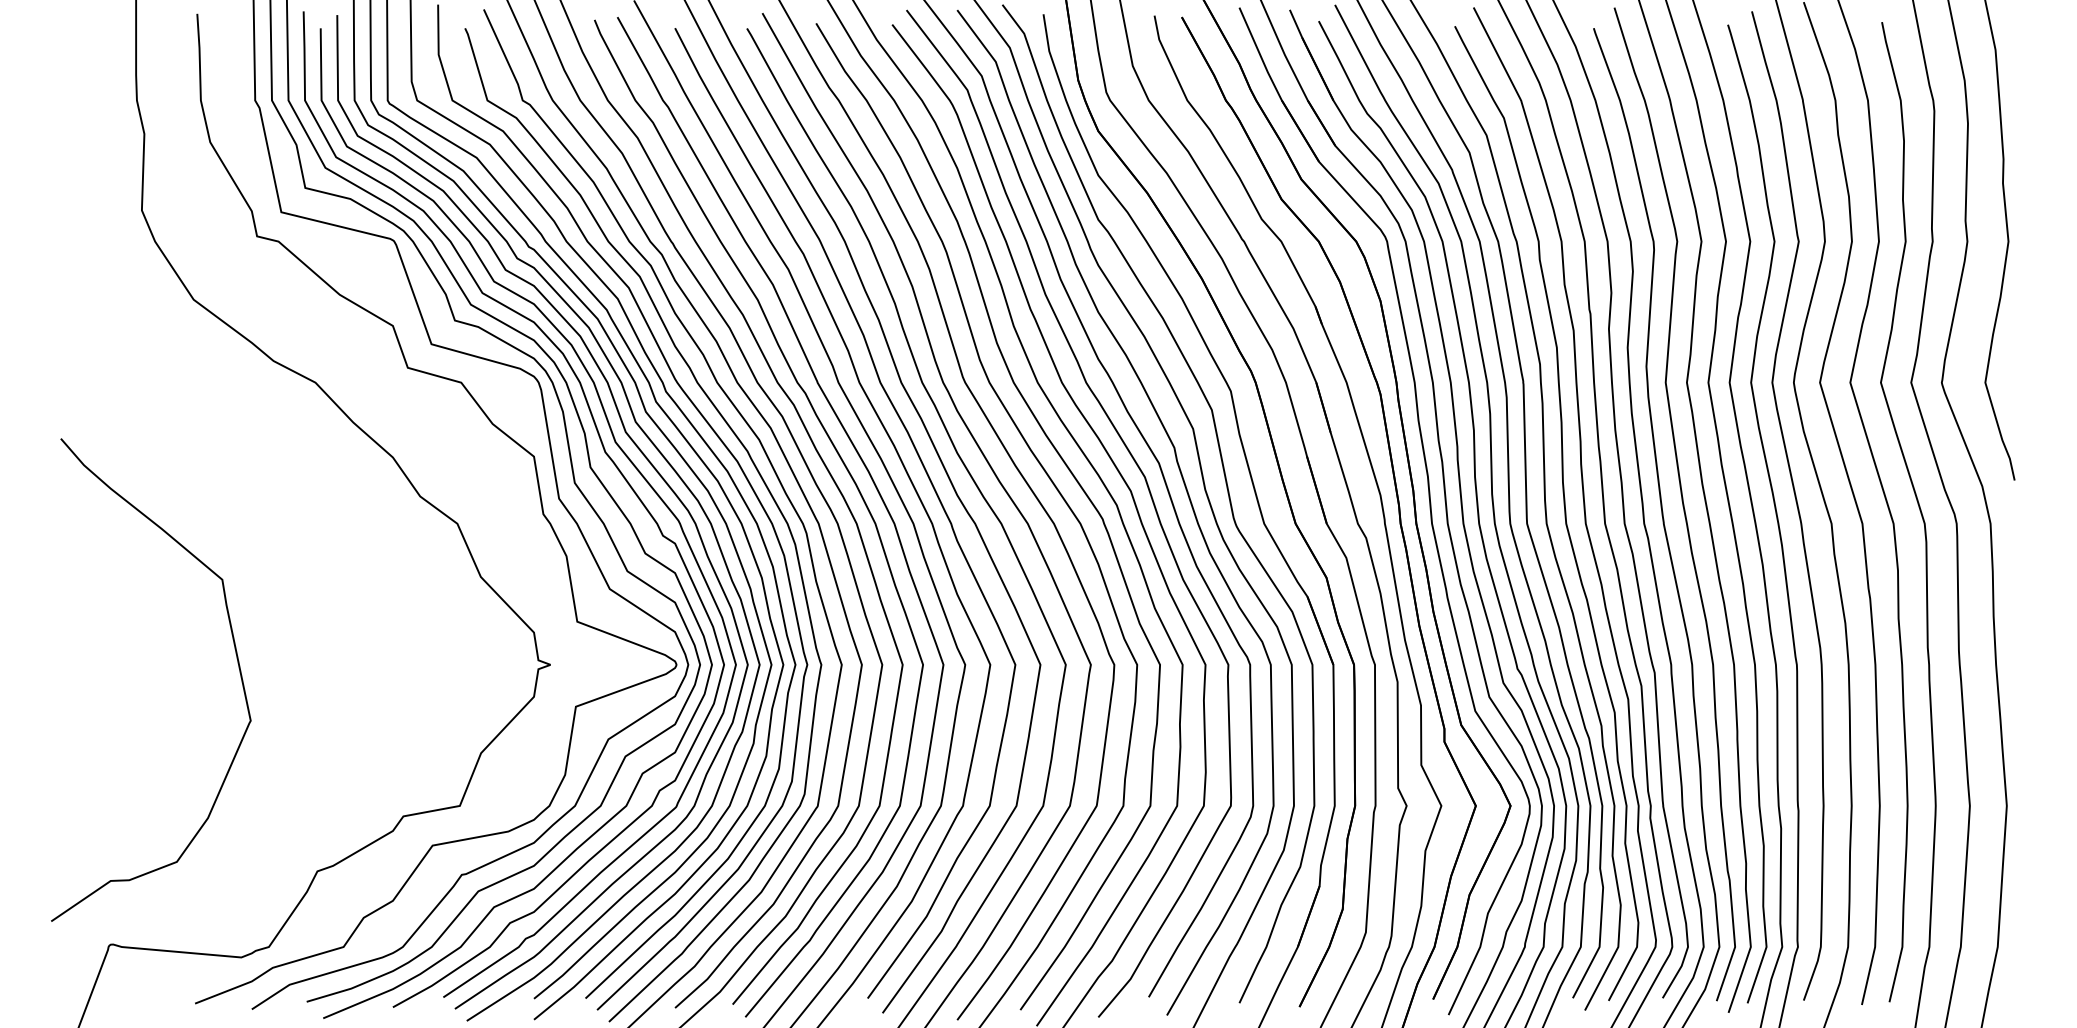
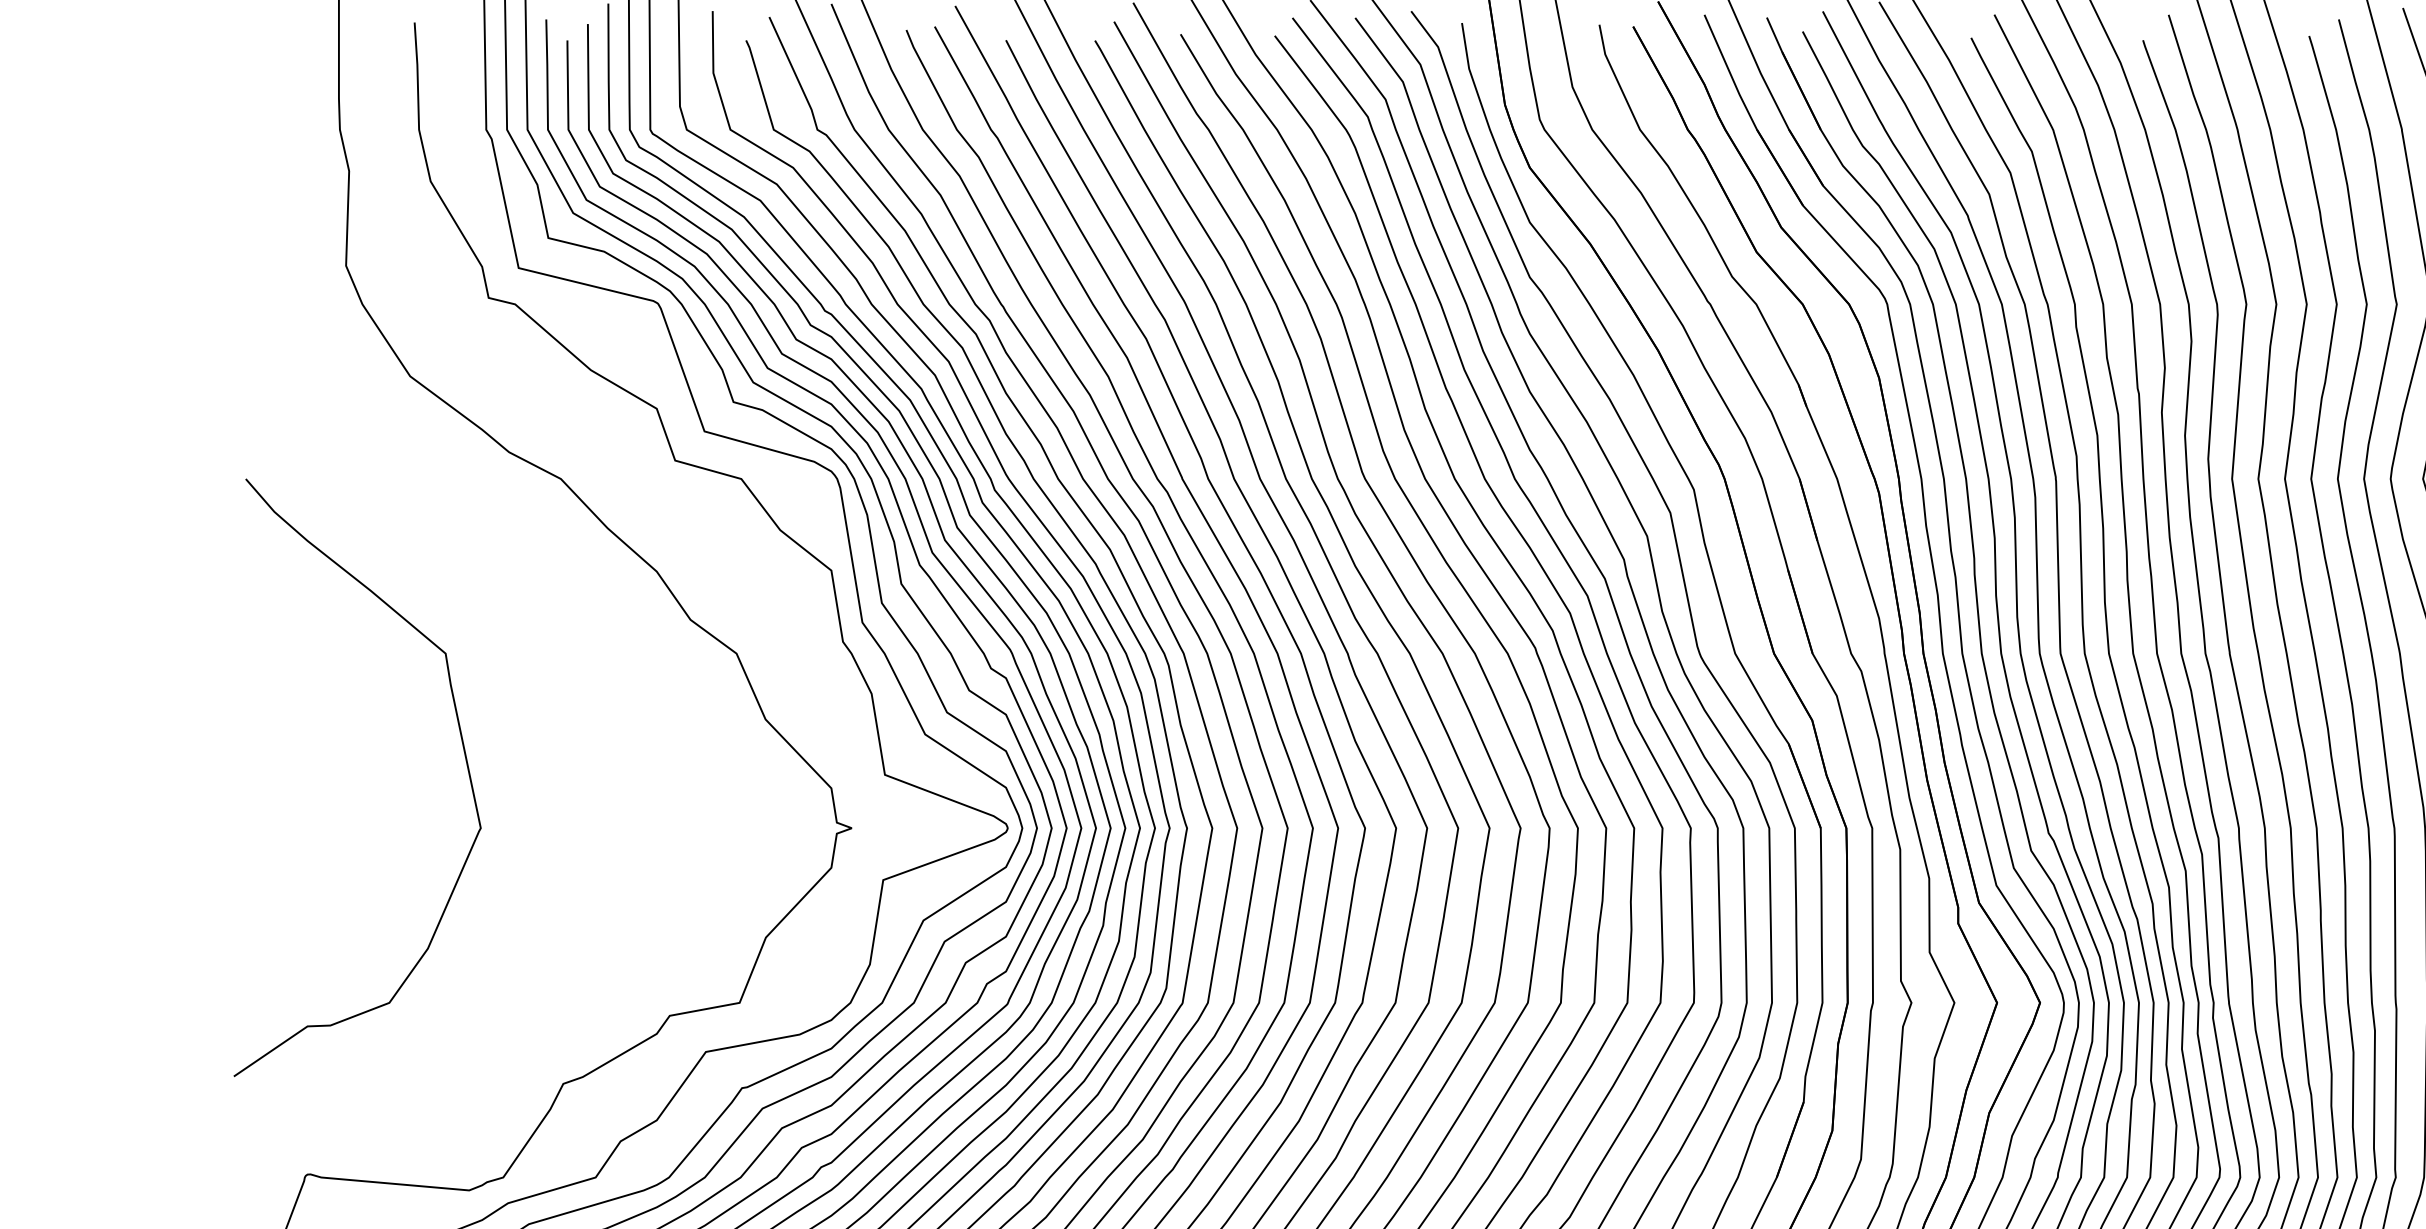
curve: (237, 663) -> (464, 757), moved

